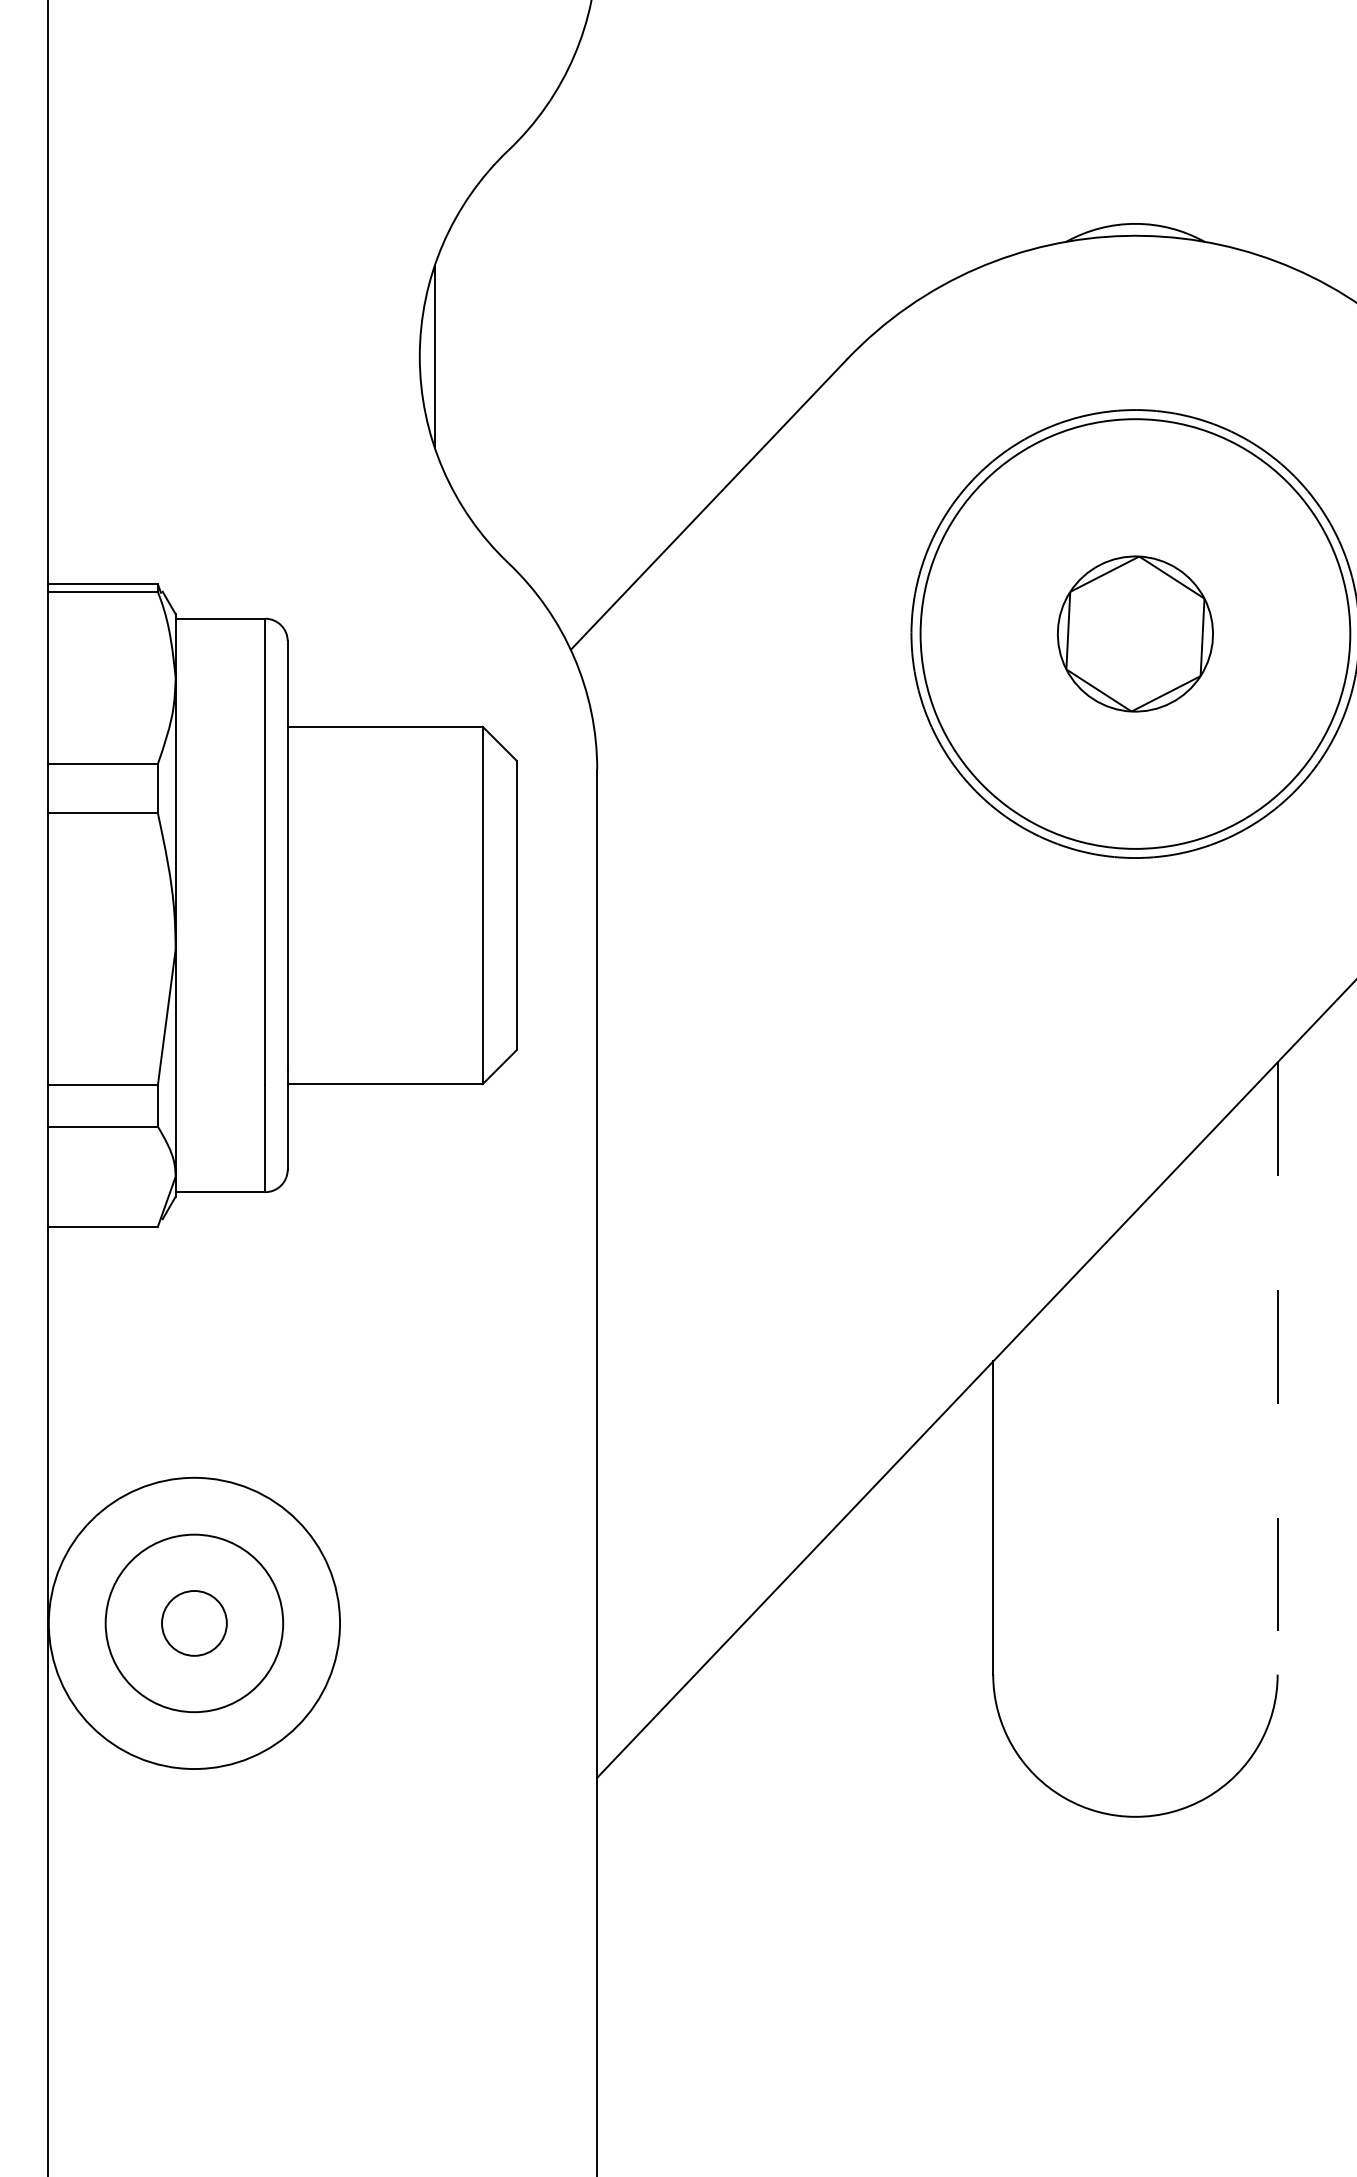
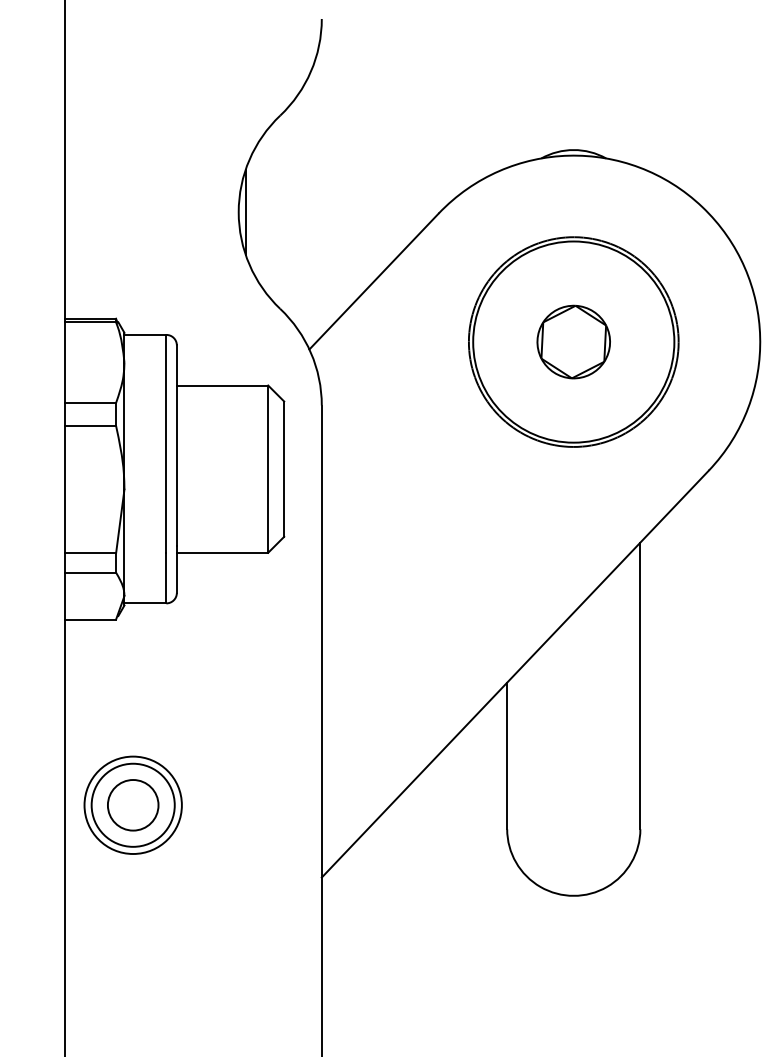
line: (1277, 1369) -> (640, 686), dashed -> solid
circle: (192, 1621) -> (132, 804), size x0.71
circle: (192, 1623) -> (132, 805), size x1.67

